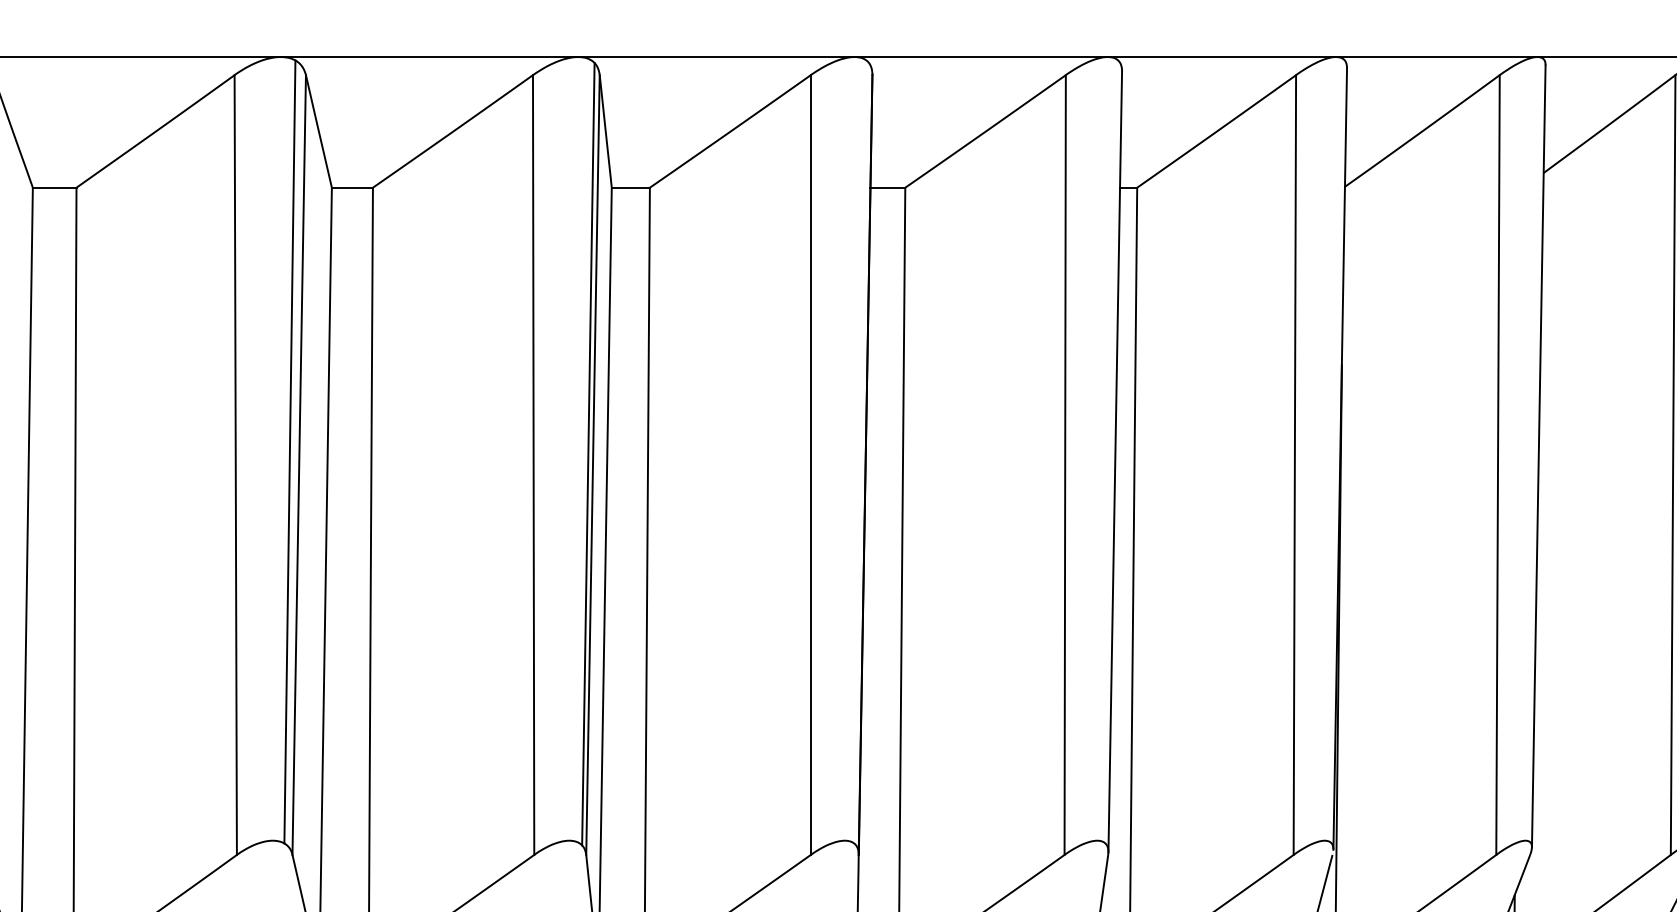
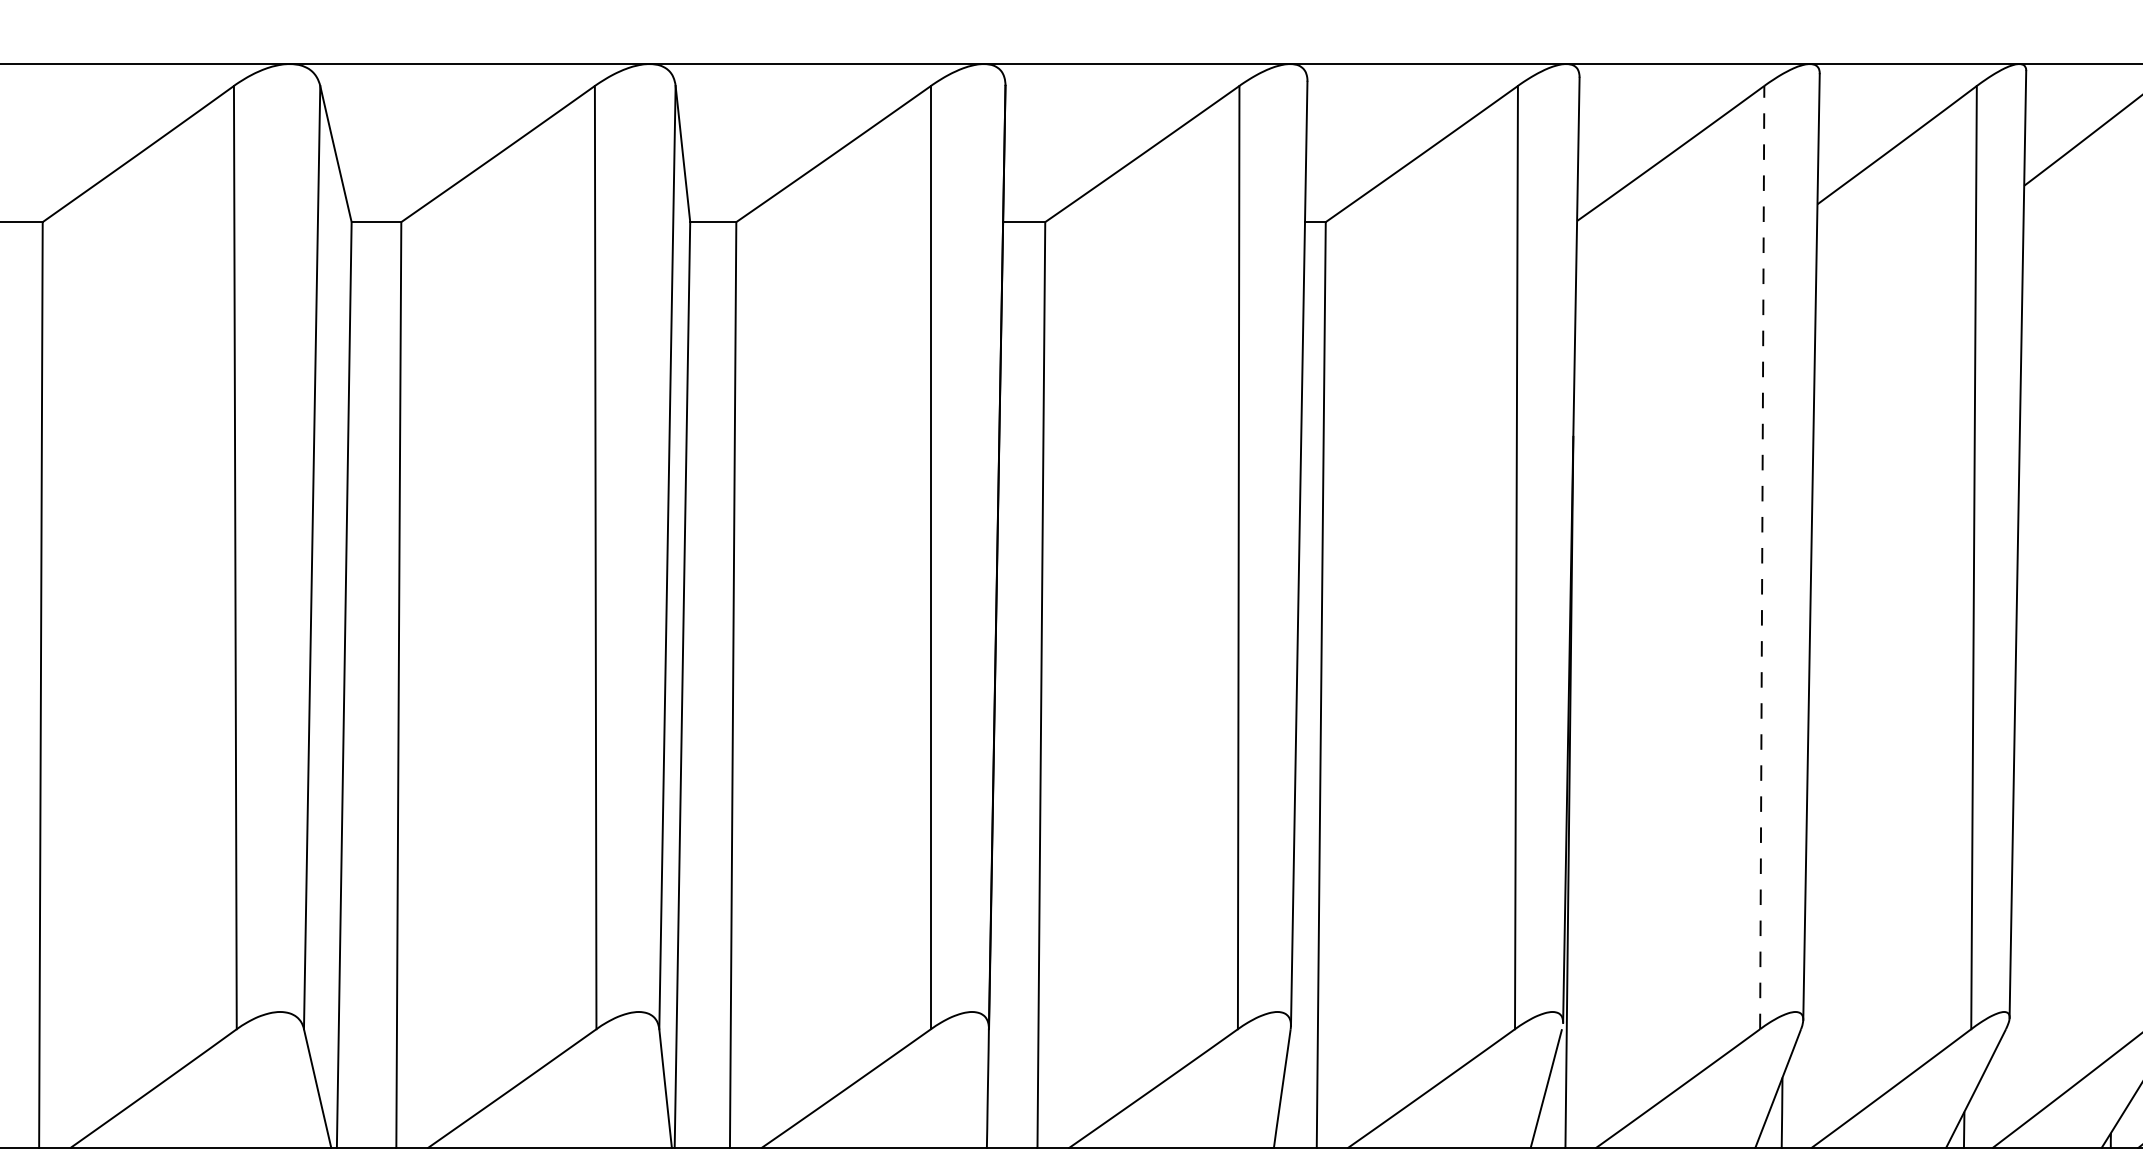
line: (289, 451) -> (300, 541), removed
line: (588, 454) -> (661, 544), removed
line: (1498, 464) -> (1762, 557), solid -> dashed

